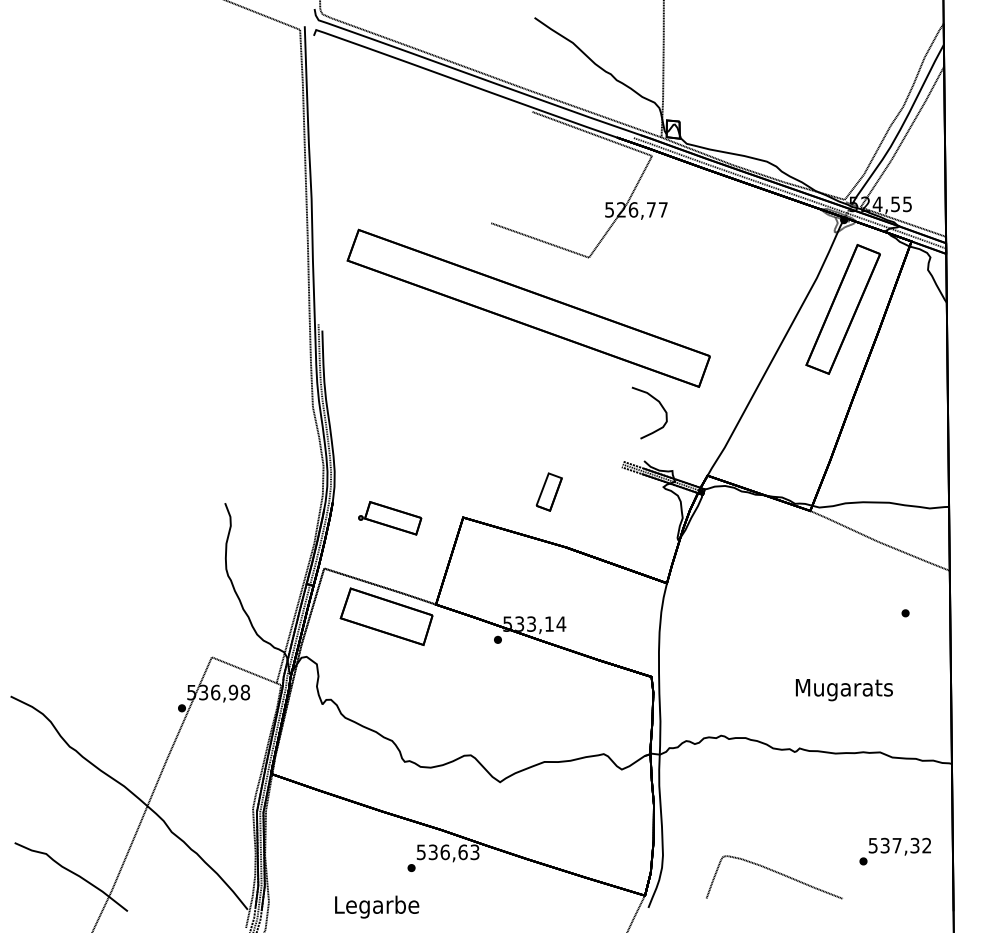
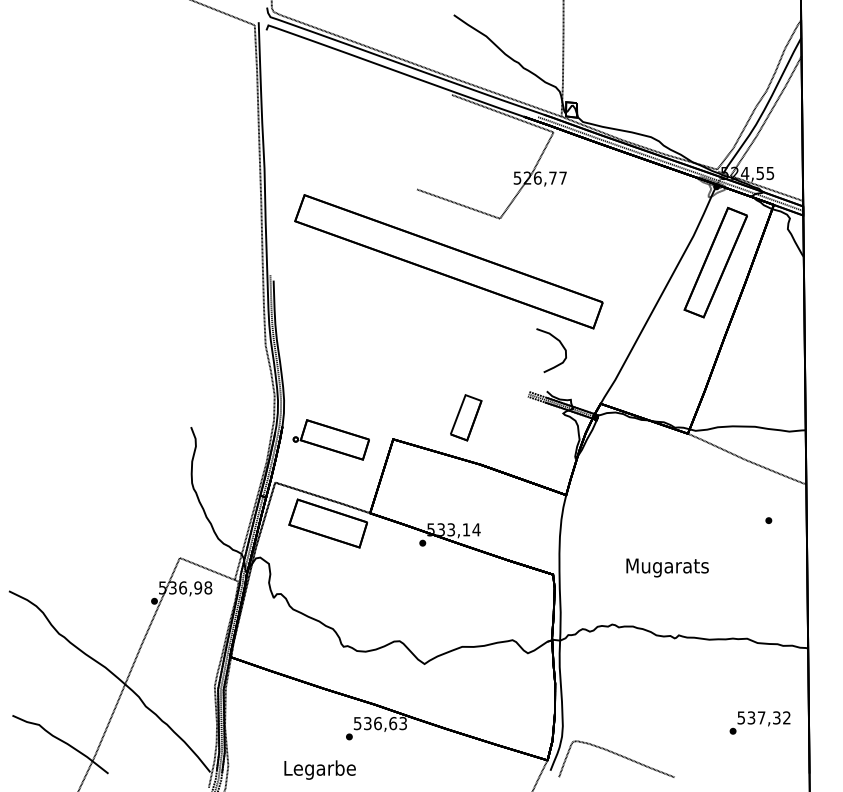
part: (549, 491) -> (466, 417), size x1.43
part: (389, 518) -> (330, 440), size x1.43
text: (844, 690) -> (667, 568), moved
curve: (776, 873) -> (618, 755), moved

